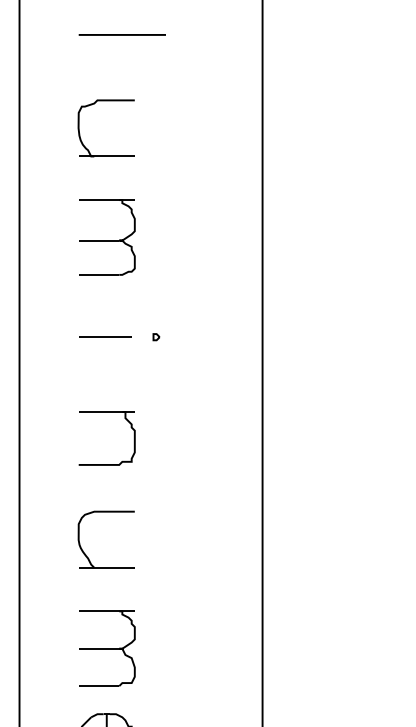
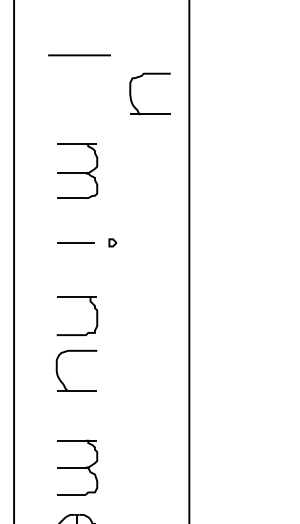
line: (121, 34) -> (78, 55), moved
part: (80, 133) -> (131, 97), moved
part: (156, 337) -> (112, 243), size x1.6
part: (86, 554) -> (62, 381), moved

